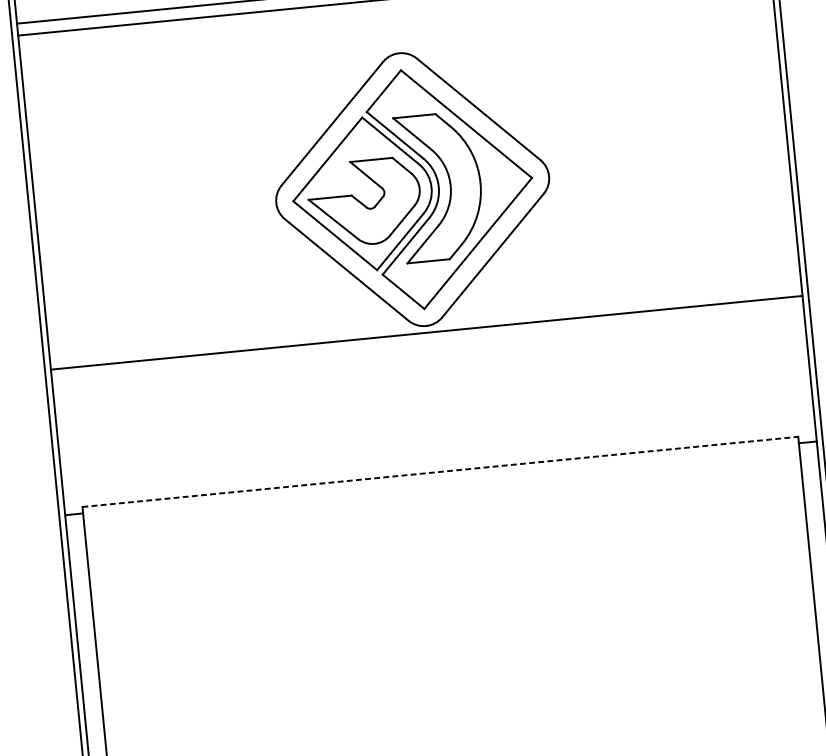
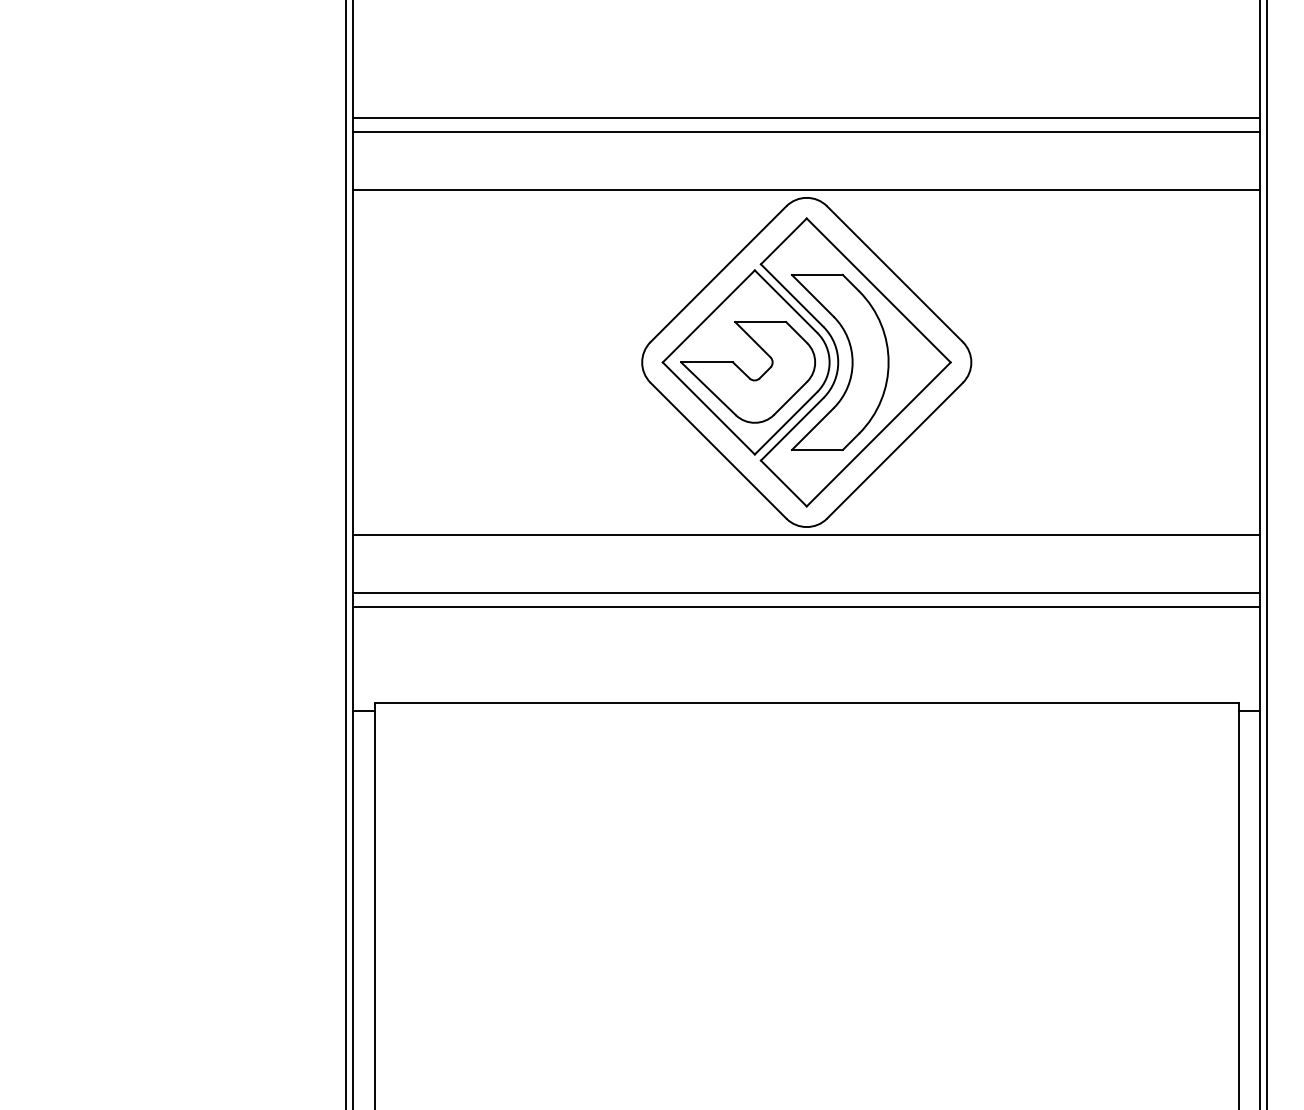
line: (398, 46) -> (806, 189), added
line: (431, 380) -> (806, 592), added
line: (432, 392) -> (806, 607), added
line: (440, 472) -> (806, 703), dashed -> solid

